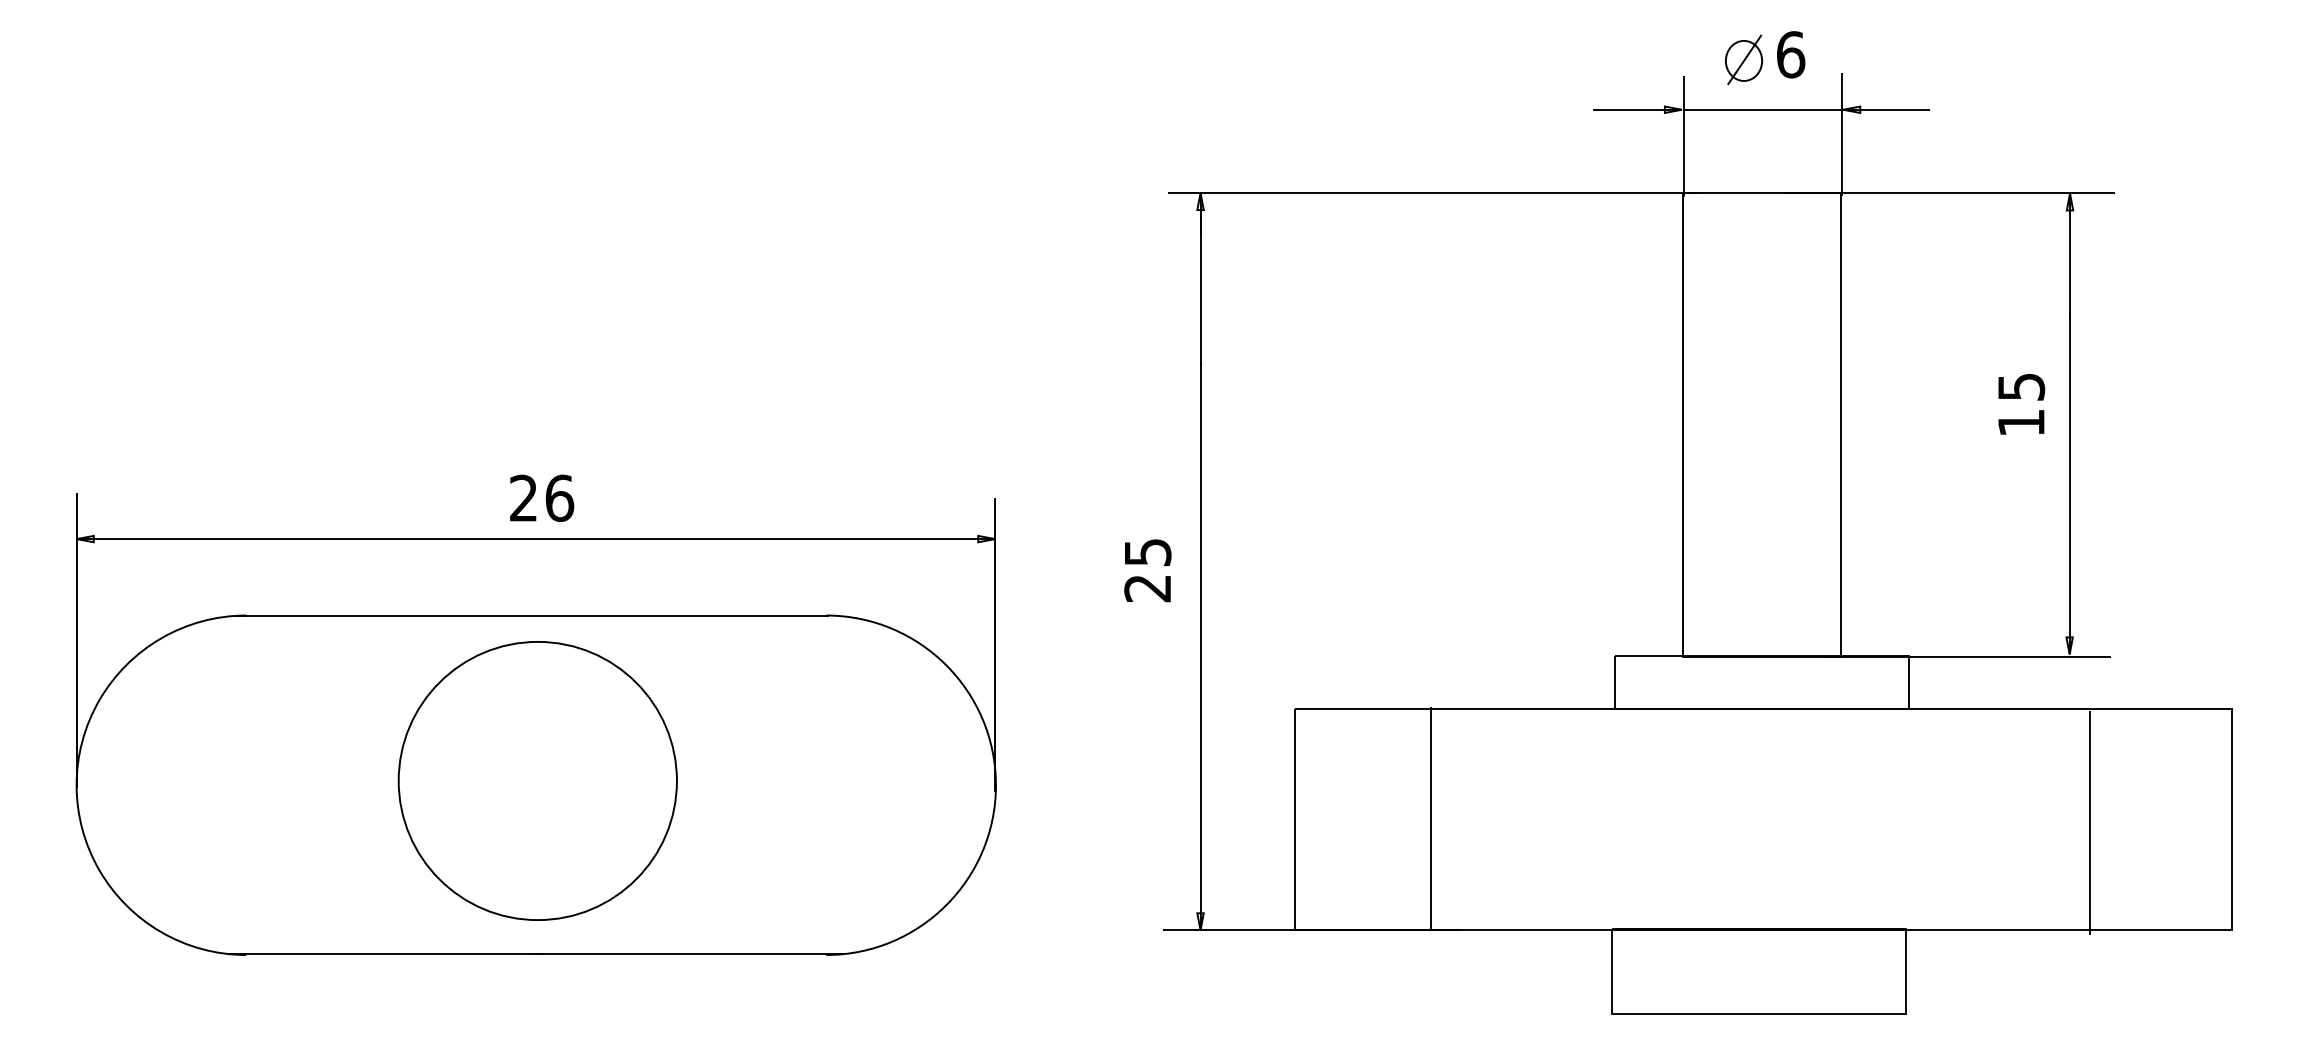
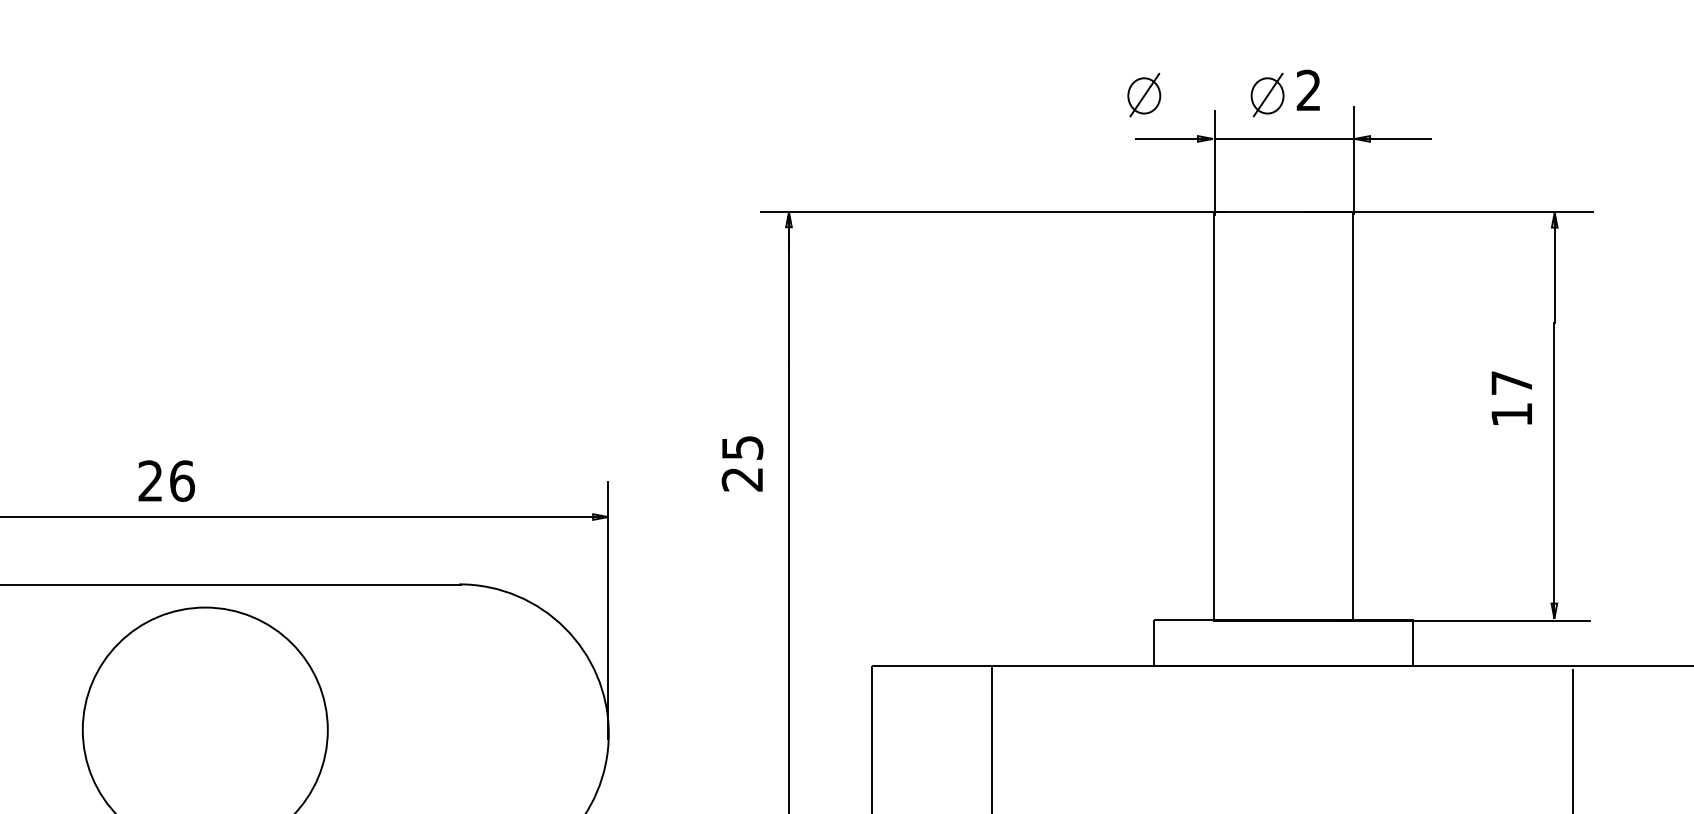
text: (1791, 54) -> (1309, 90), 6 -> 2
part: (1603, 59) -> (1143, 94), added
text: (2021, 386) -> (1511, 382), 15 -> 17
text: (542, 497) -> (167, 480), moved
text: (1147, 570) -> (742, 463), moved

